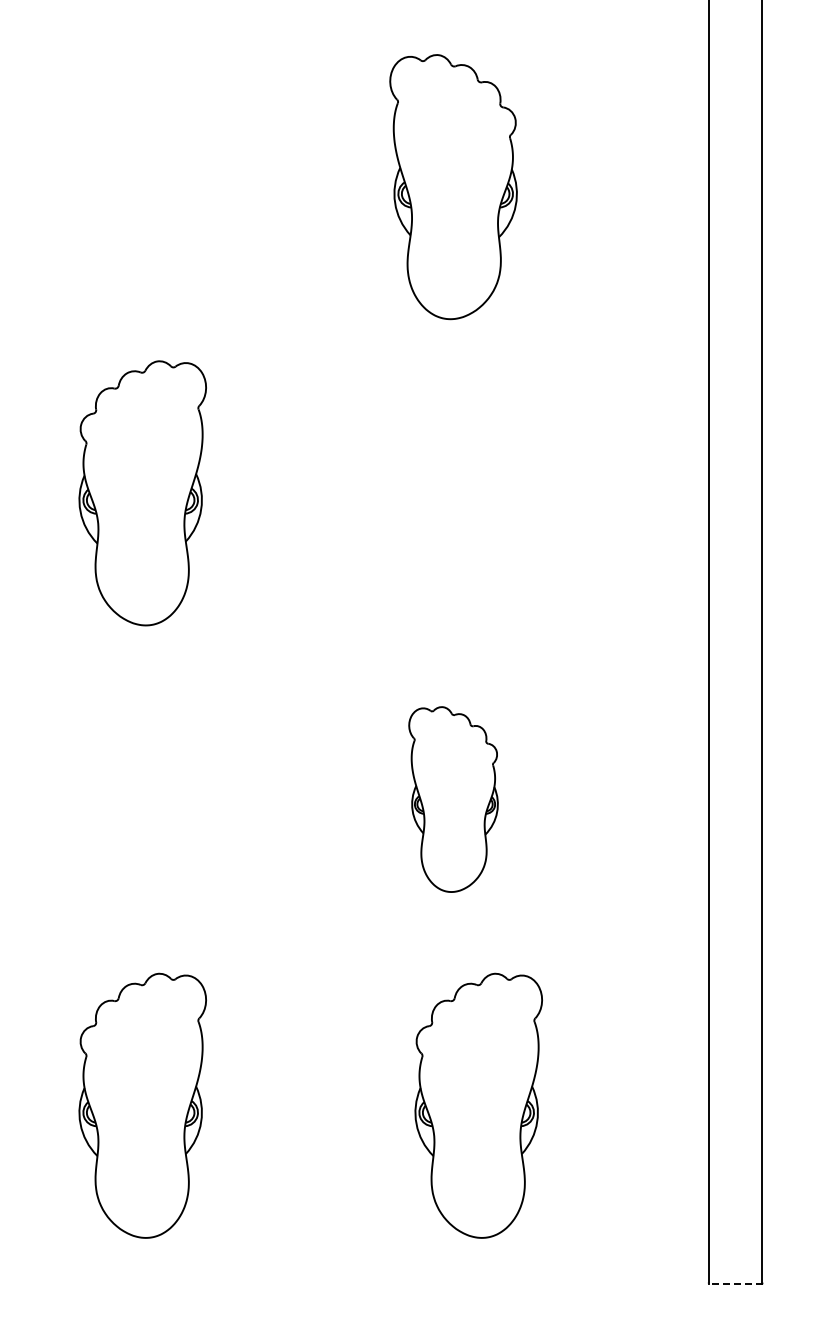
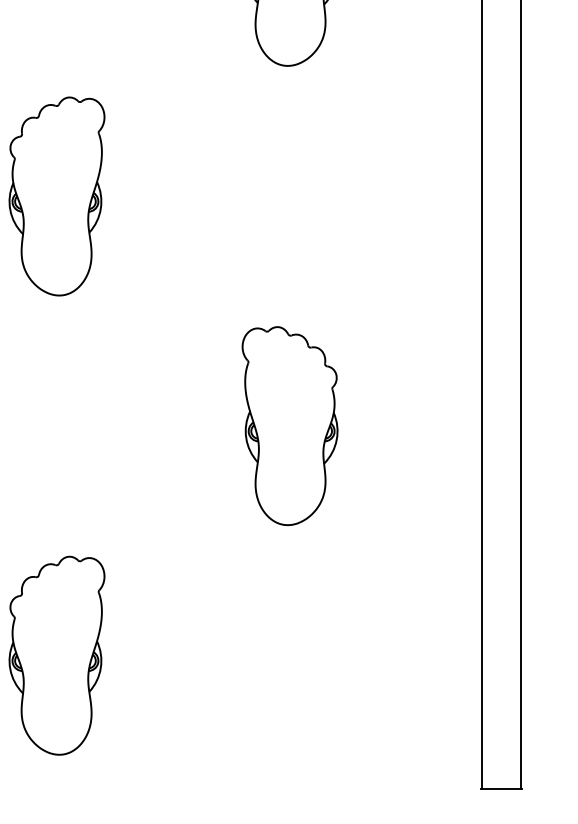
part: (453, 799) -> (290, 426), size x1.43
part: (478, 1105) -> (308, 655), removed
line: (735, 1283) -> (501, 788), dashed -> solid

